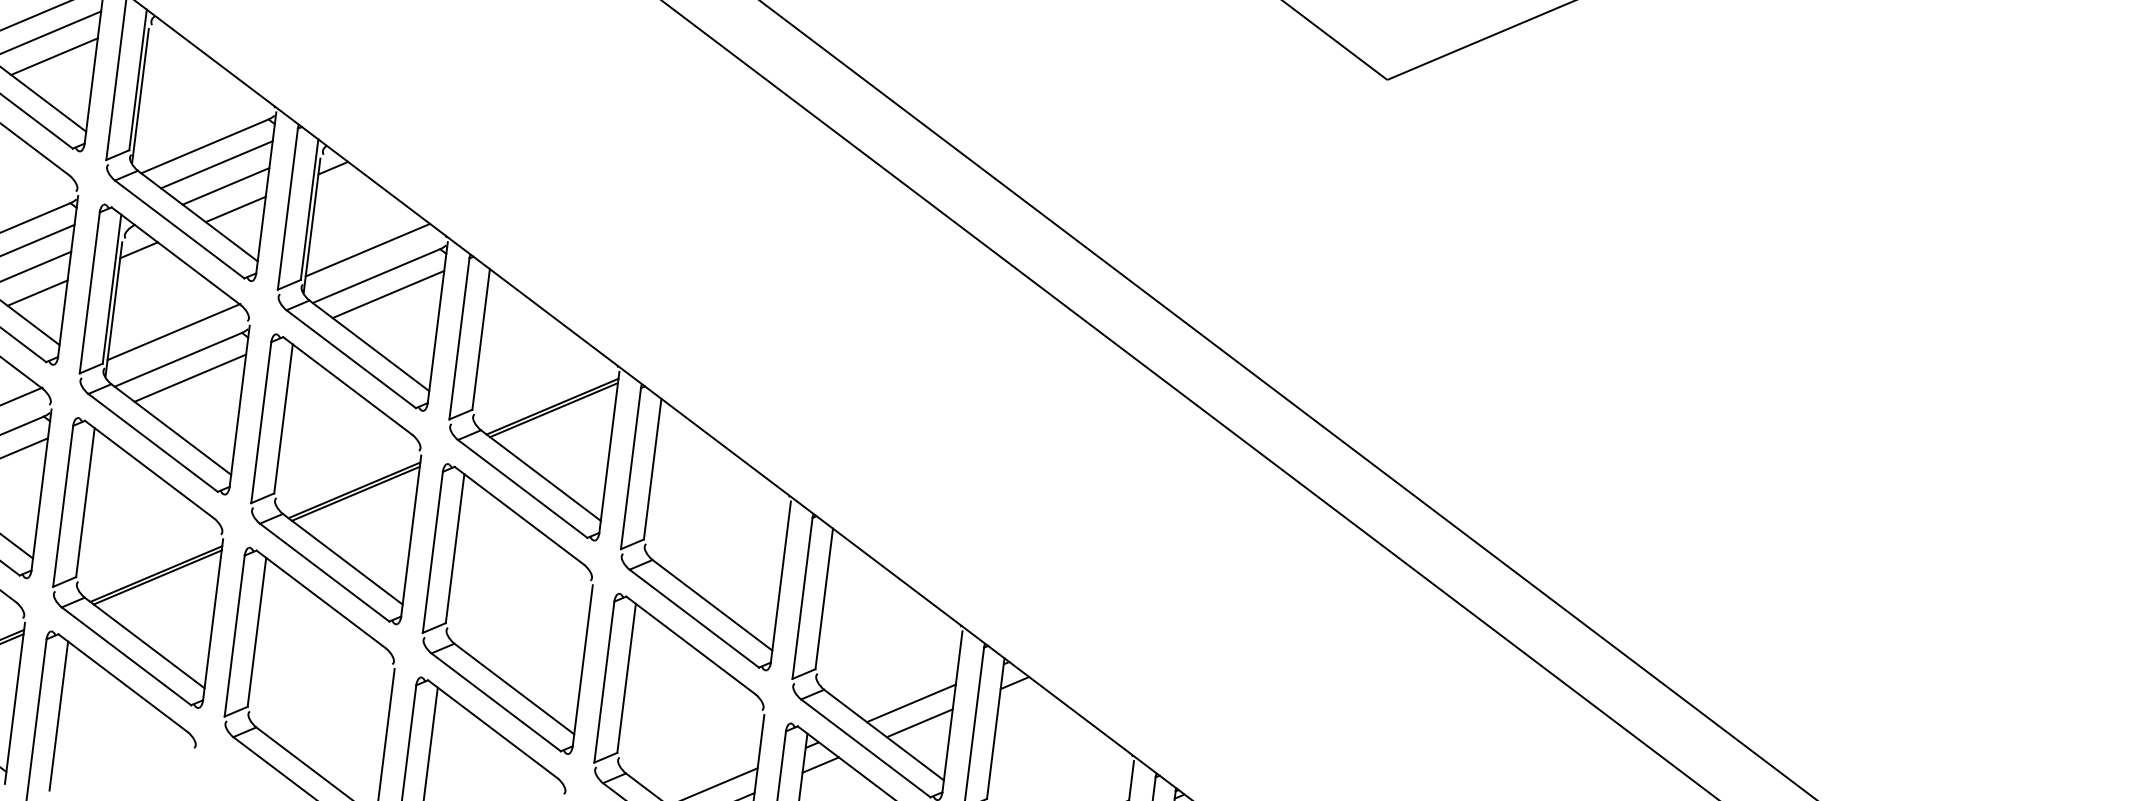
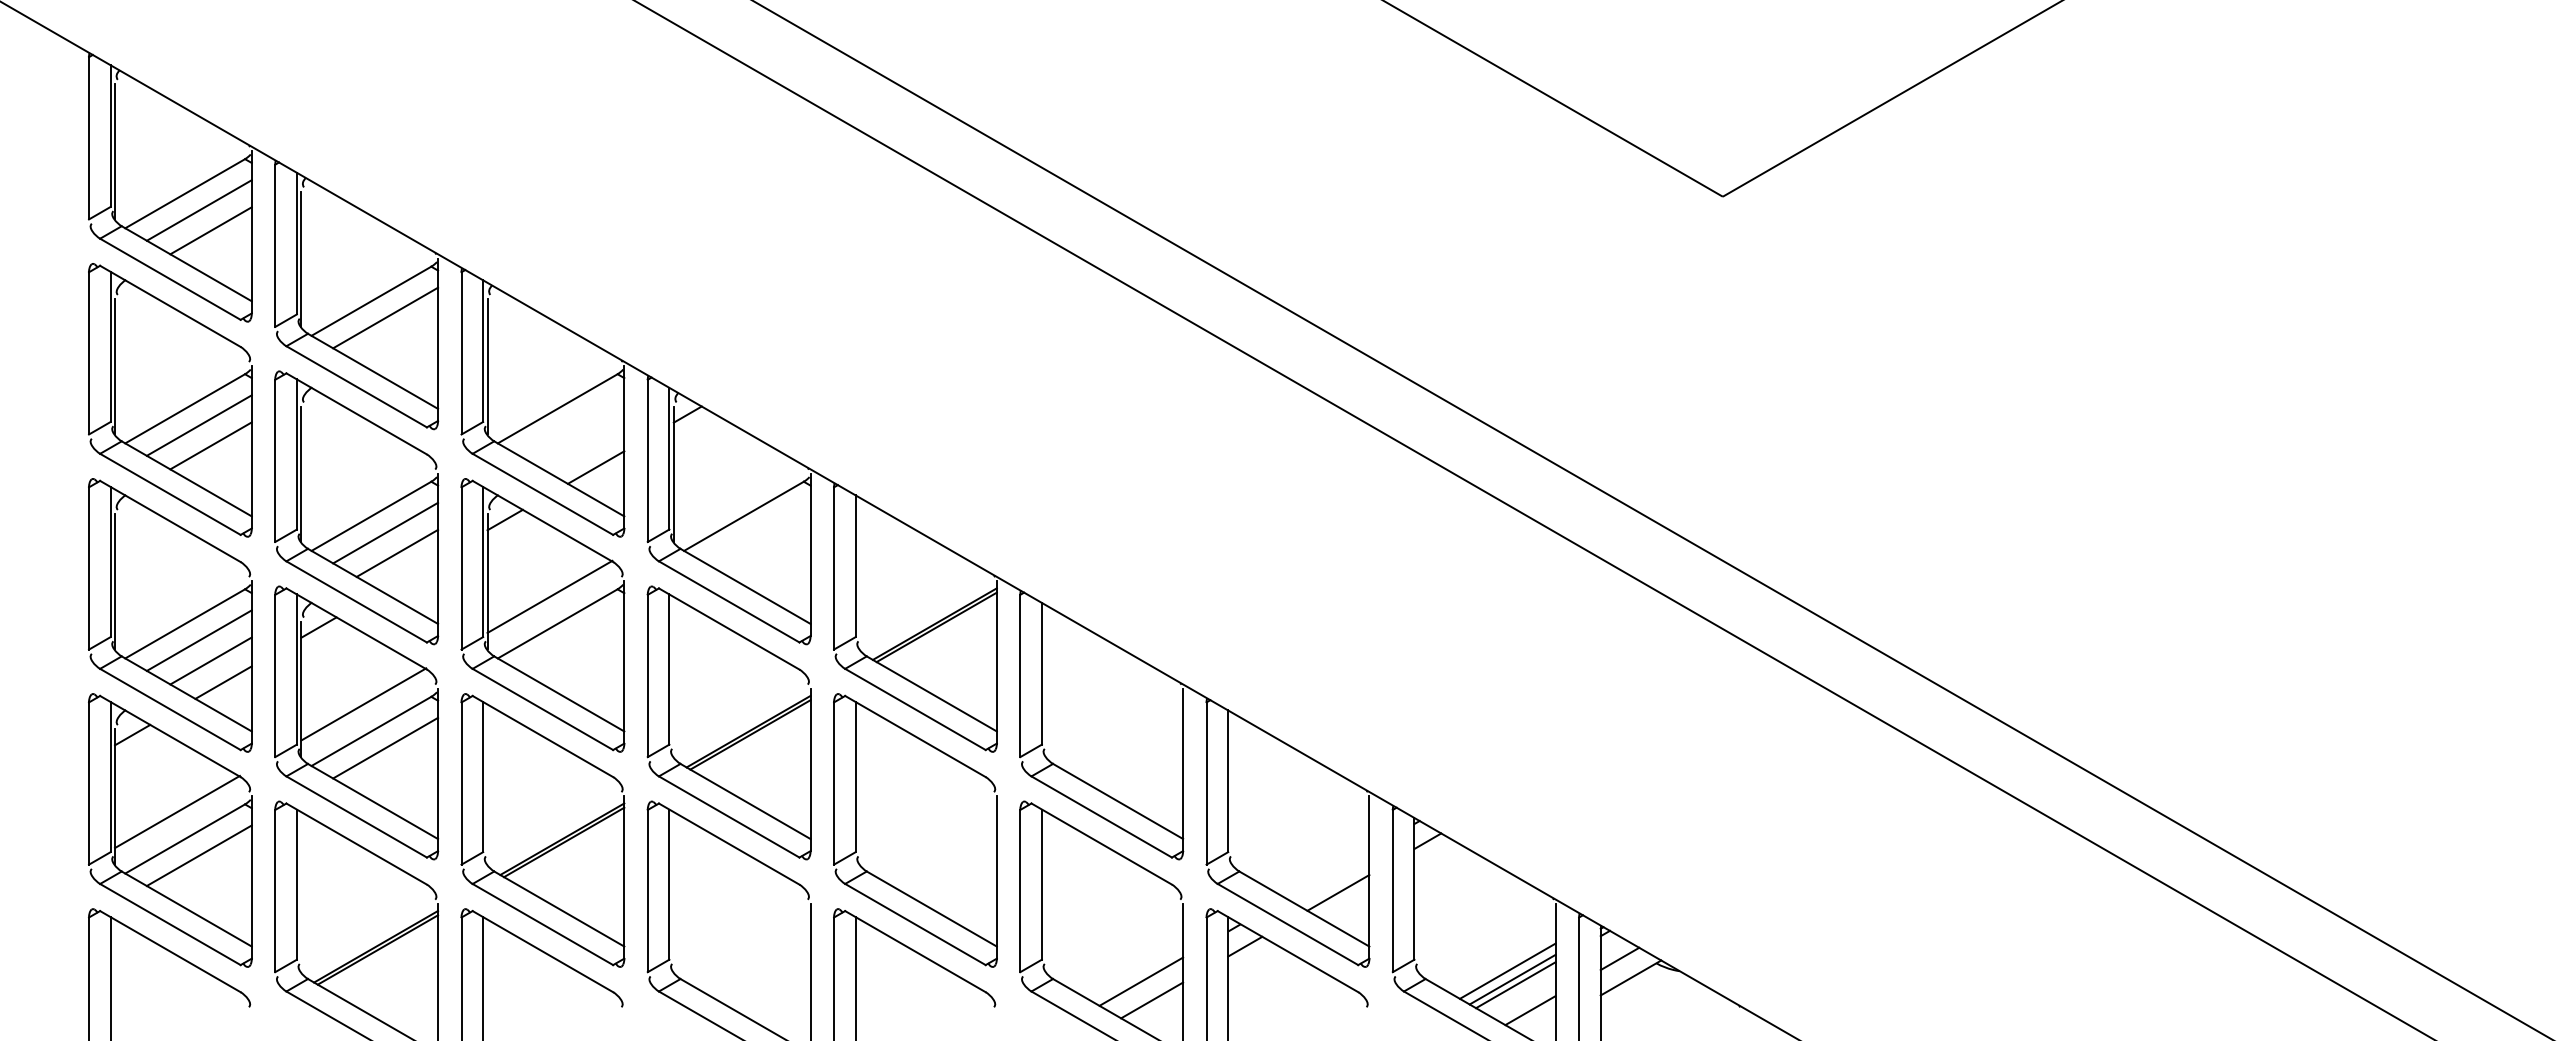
line: (54, 55) -> (397, 337), removed
line: (216, 164) -> (571, 425), removed
line: (225, 185) -> (583, 445), removed
line: (367, 249) -> (731, 491), removed
line: (37, 292) -> (409, 574), removed
line: (387, 293) -> (757, 532), removed
line: (189, 378) -> (571, 640), removed
line: (911, 703) -> (1327, 874), removed

